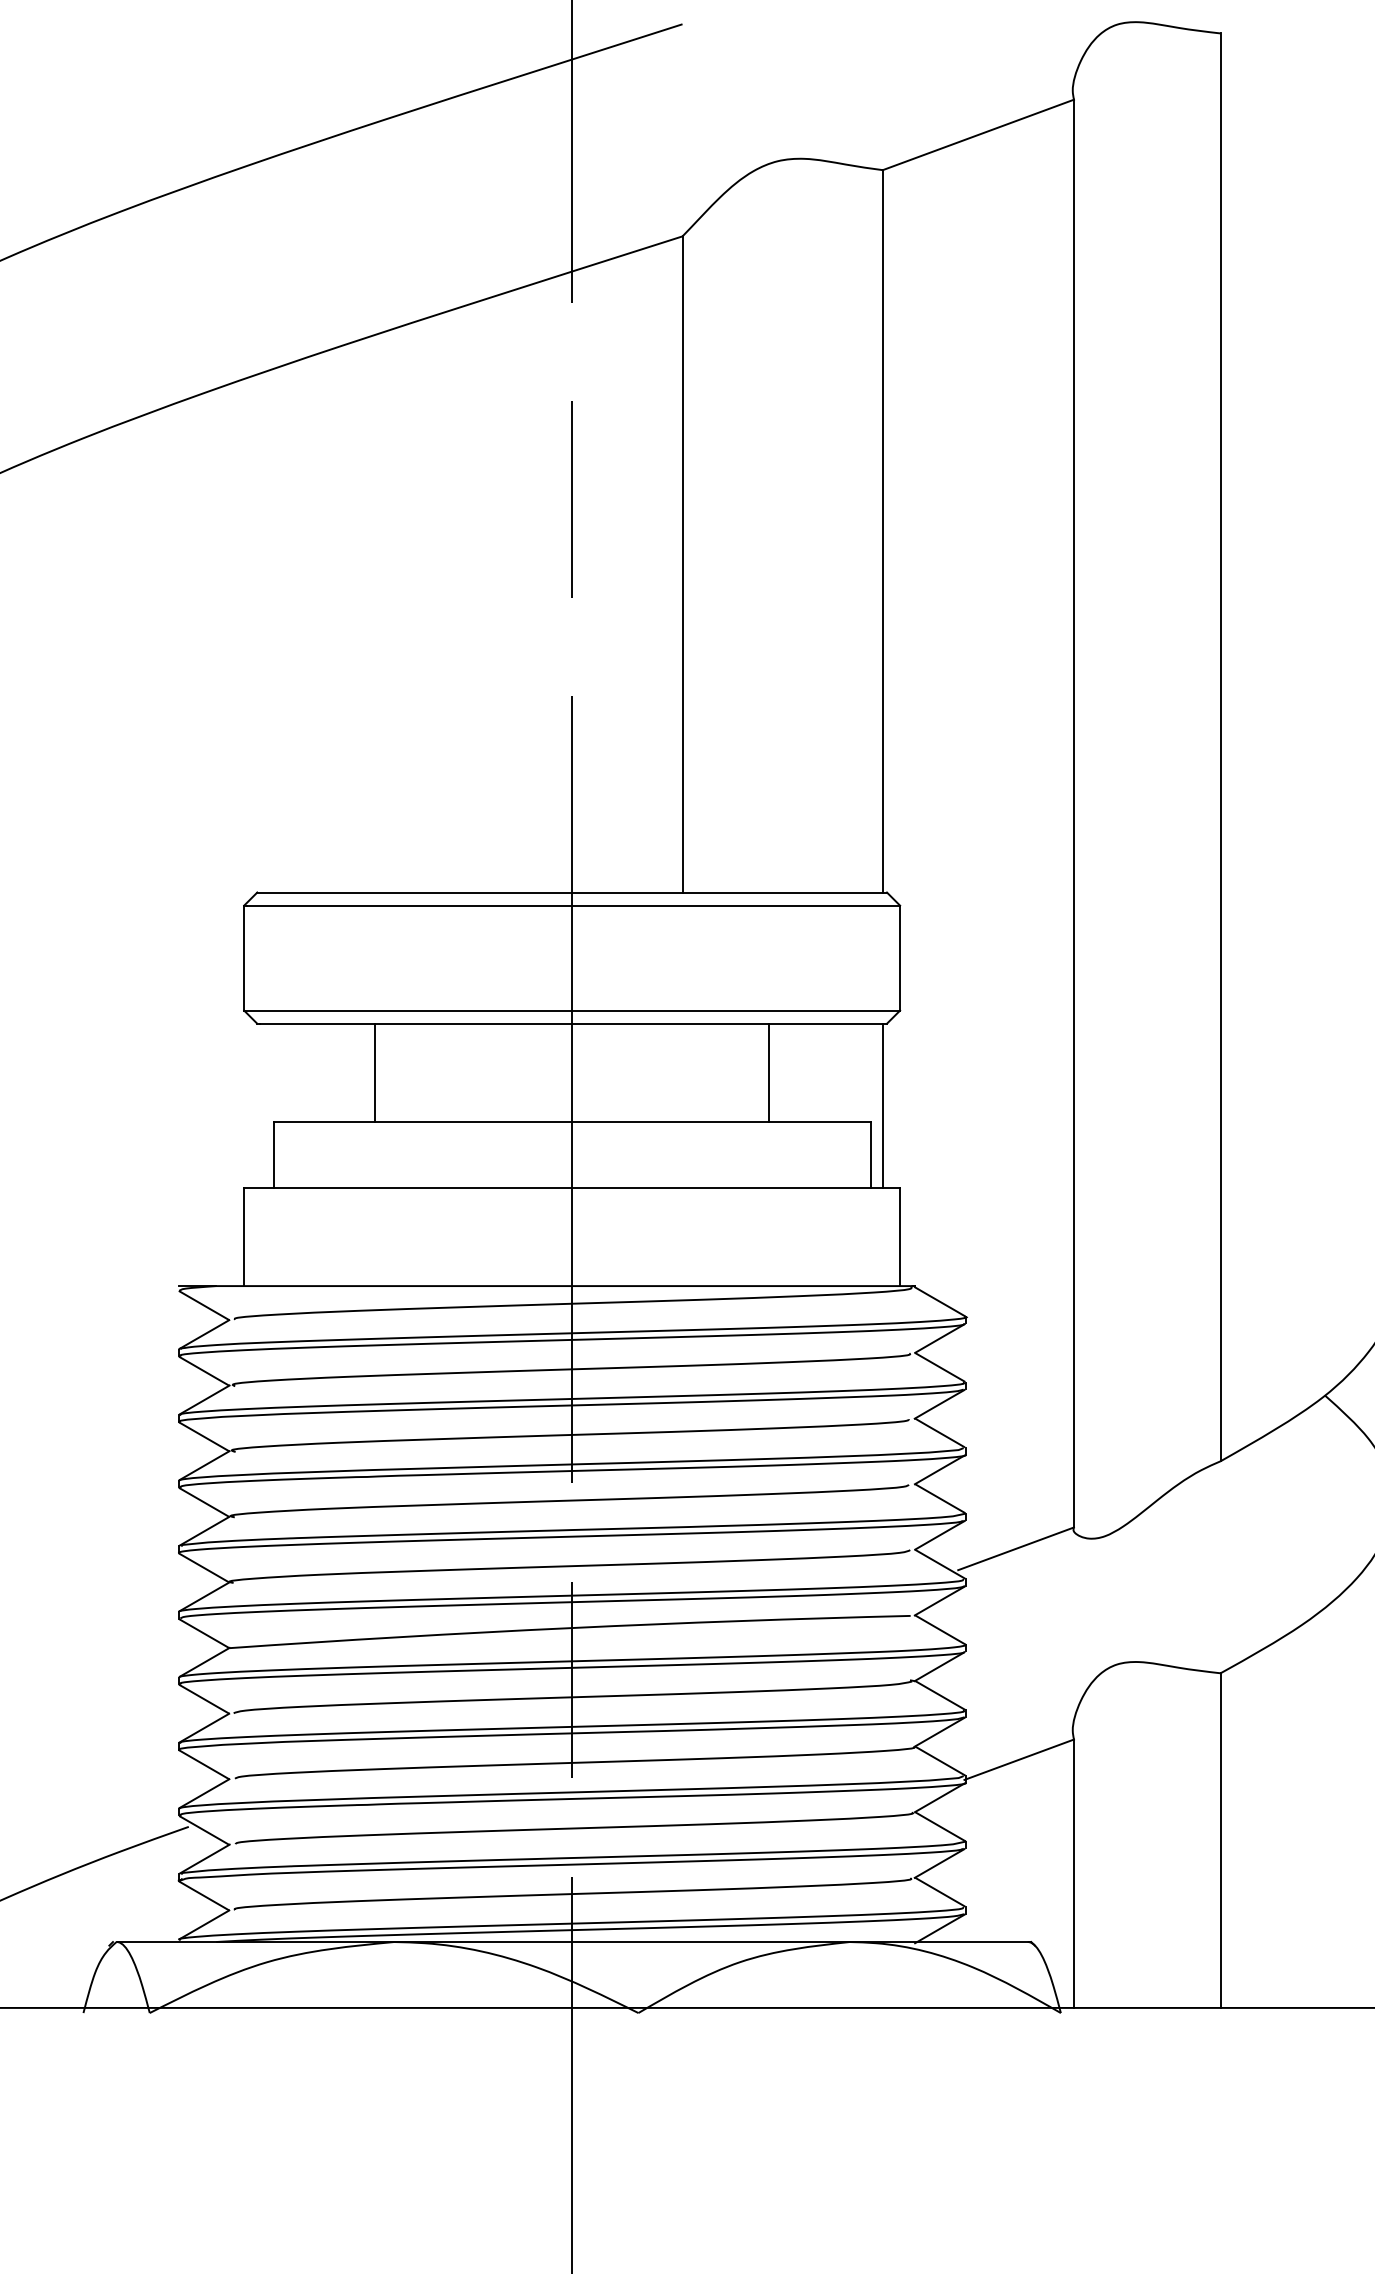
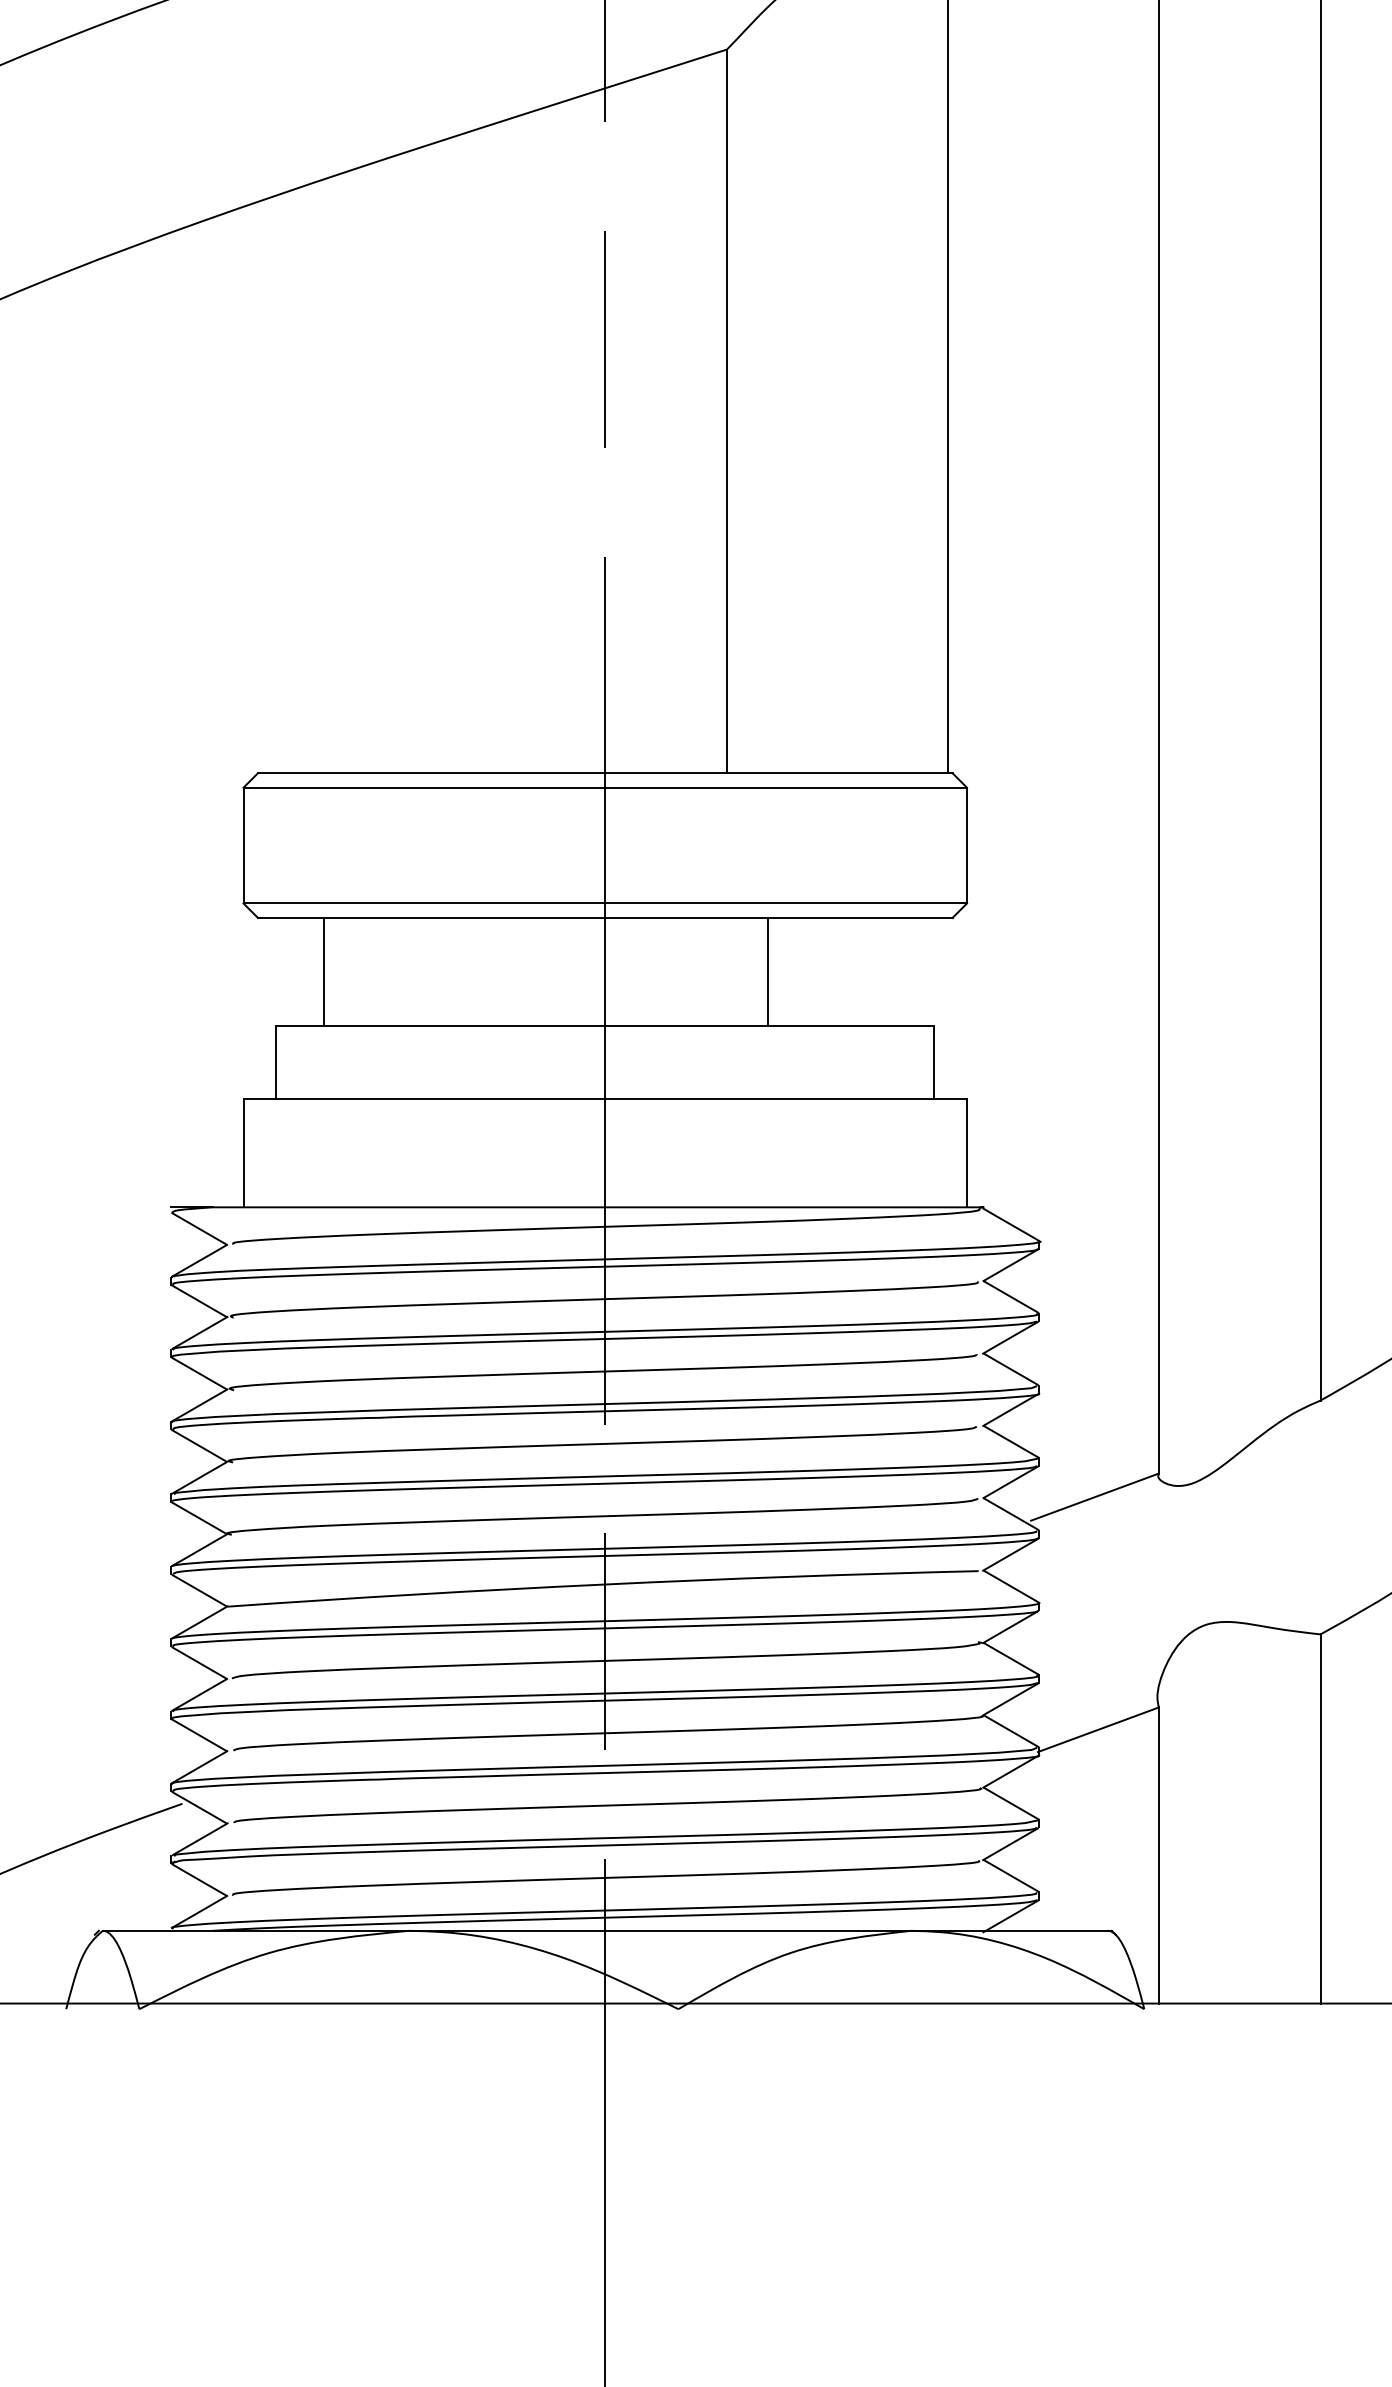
line: (375, 1072) -> (324, 971), moved
line: (768, 1072) -> (767, 971), moved
line: (882, 1105) -> (947, 1008), removed

